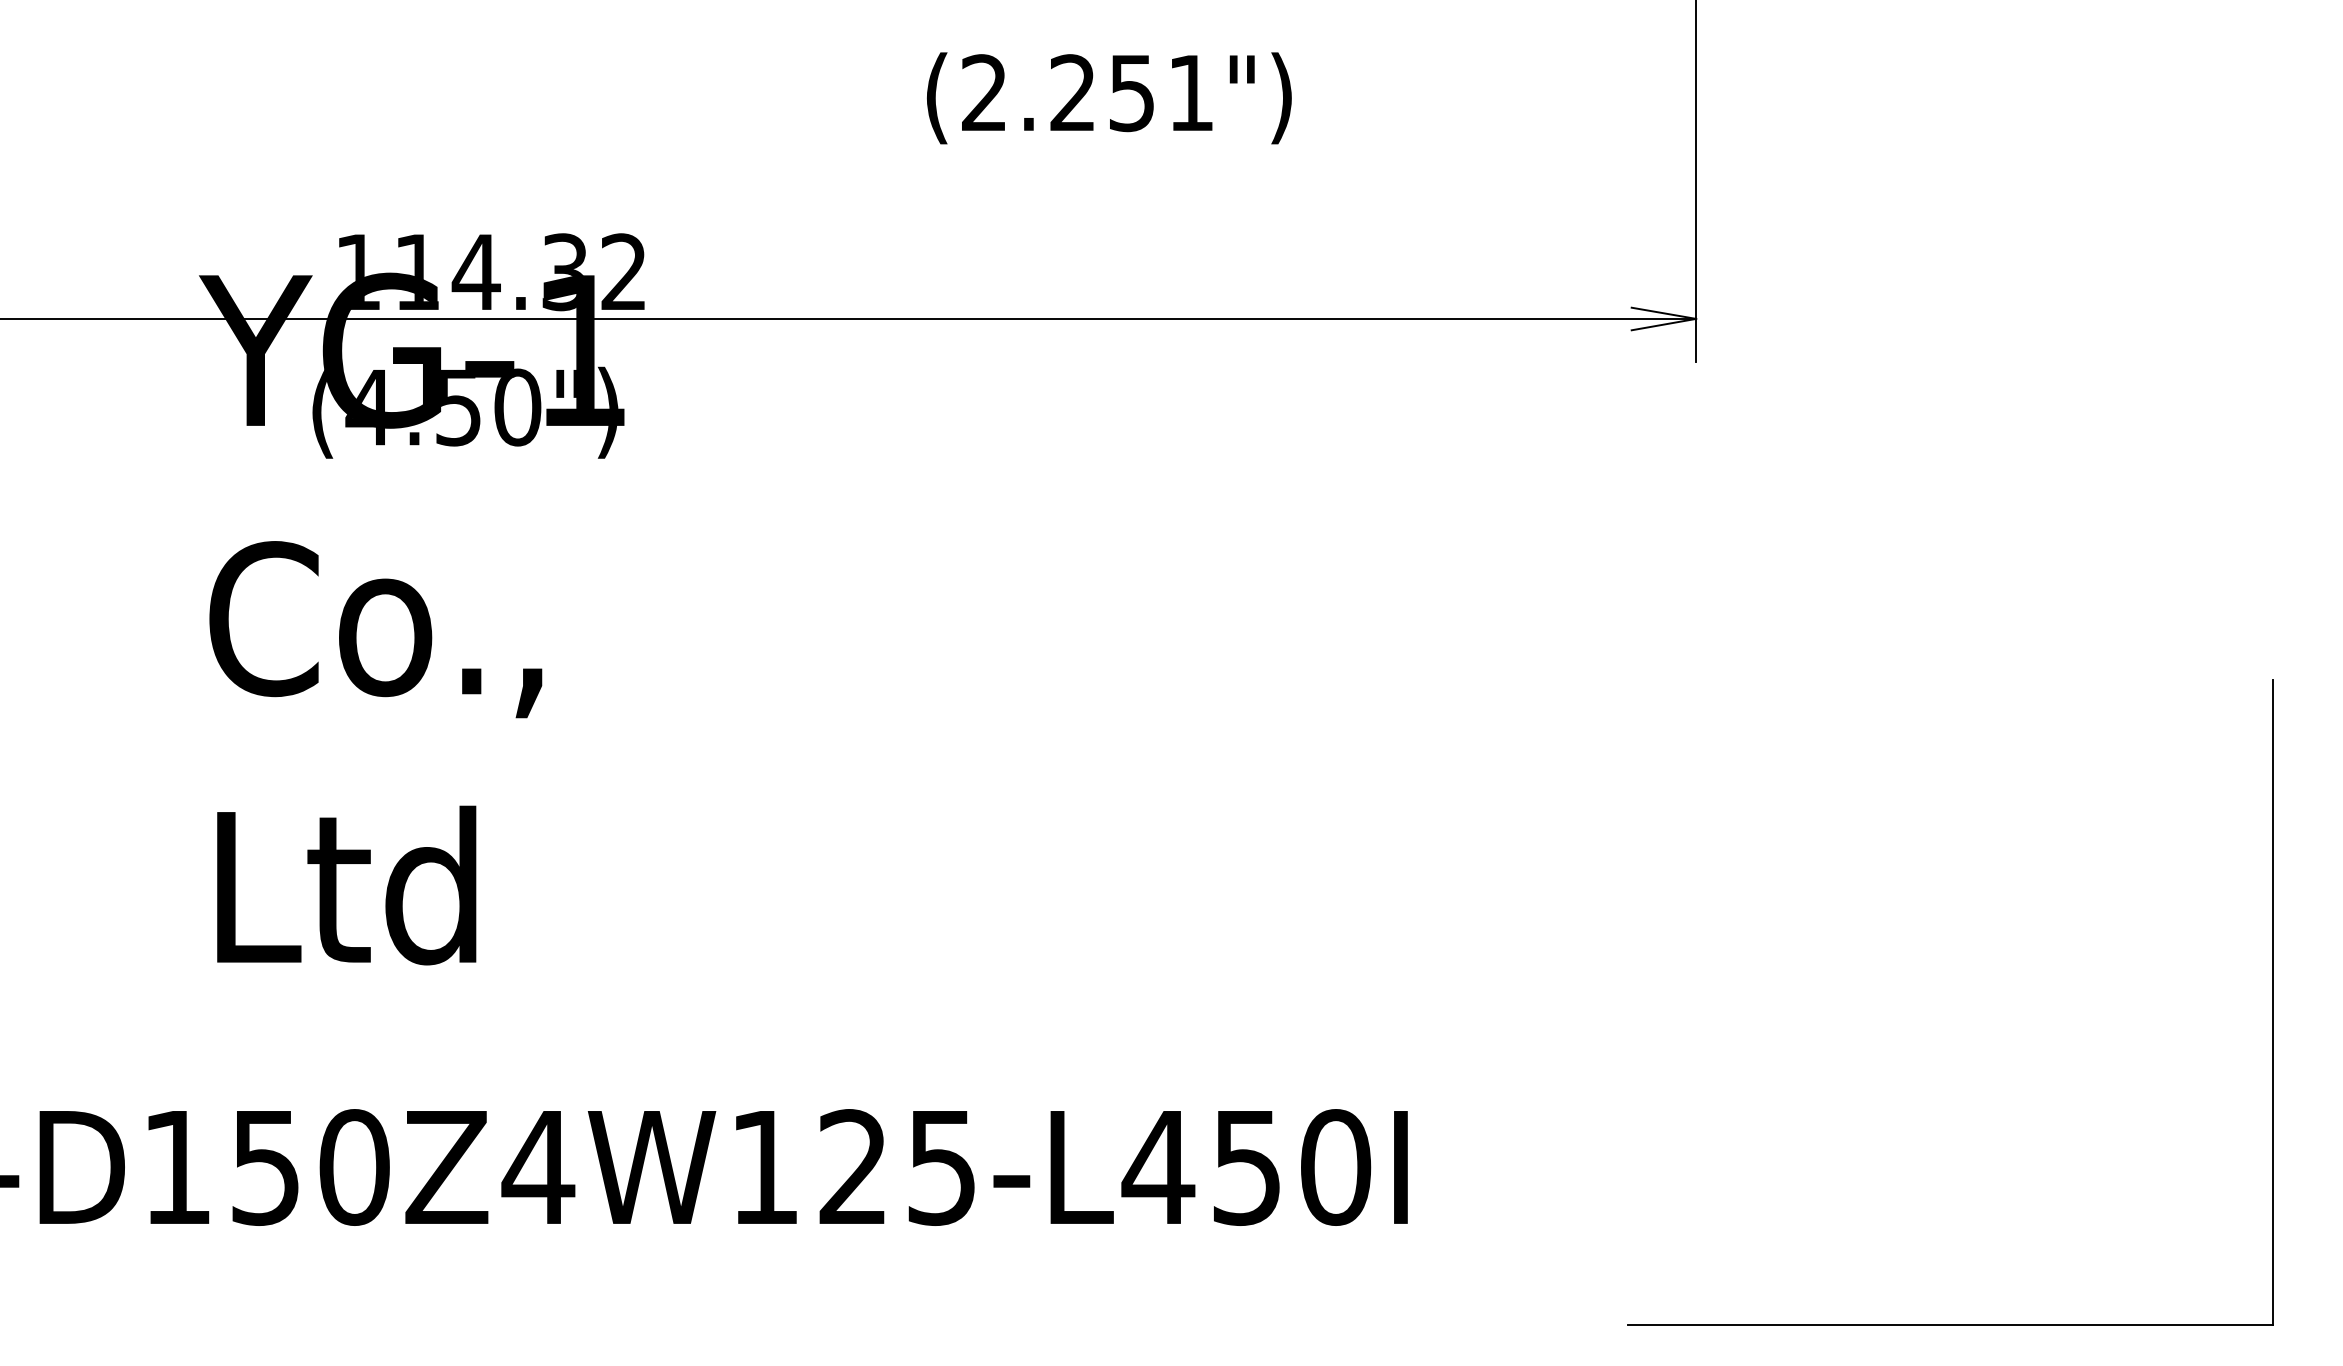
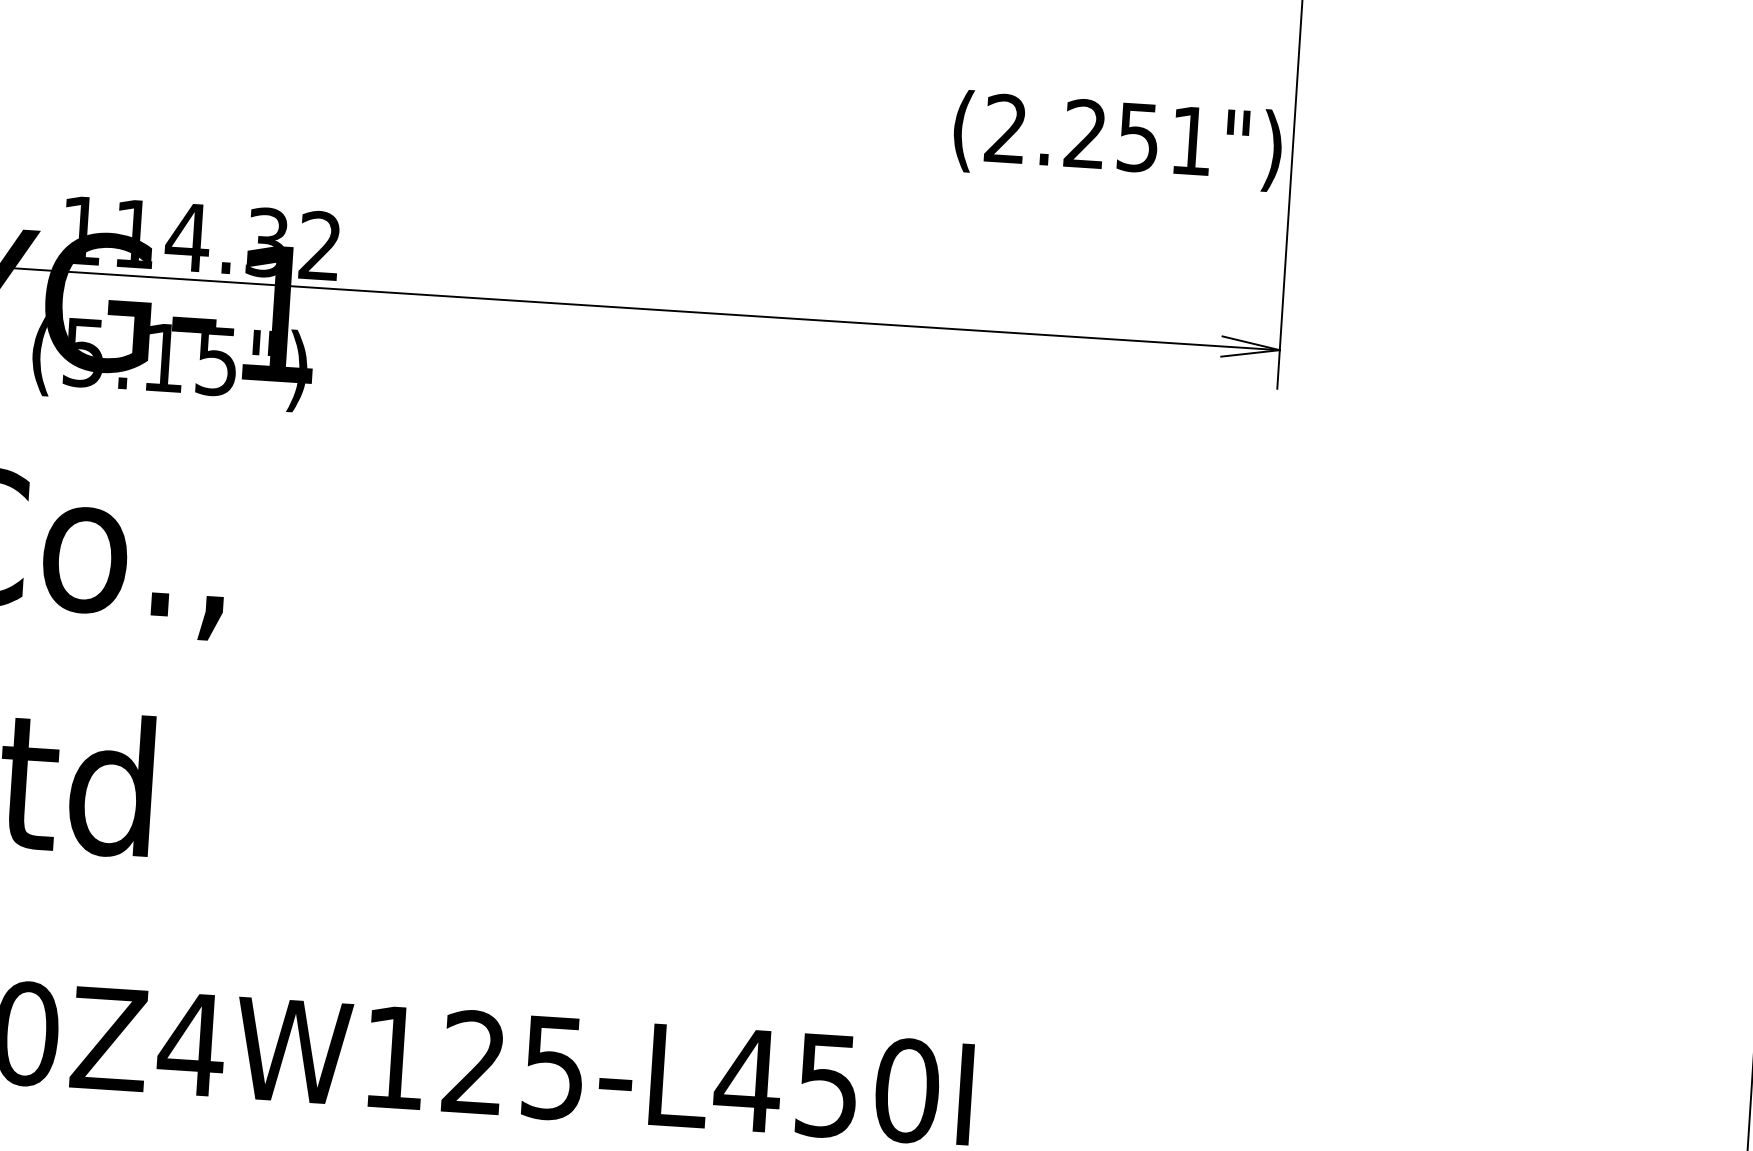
text: (1109, 98) -> (1117, 141), moved
text: (443, 407) -> (150, 356), (4.50") -> (5.15")

